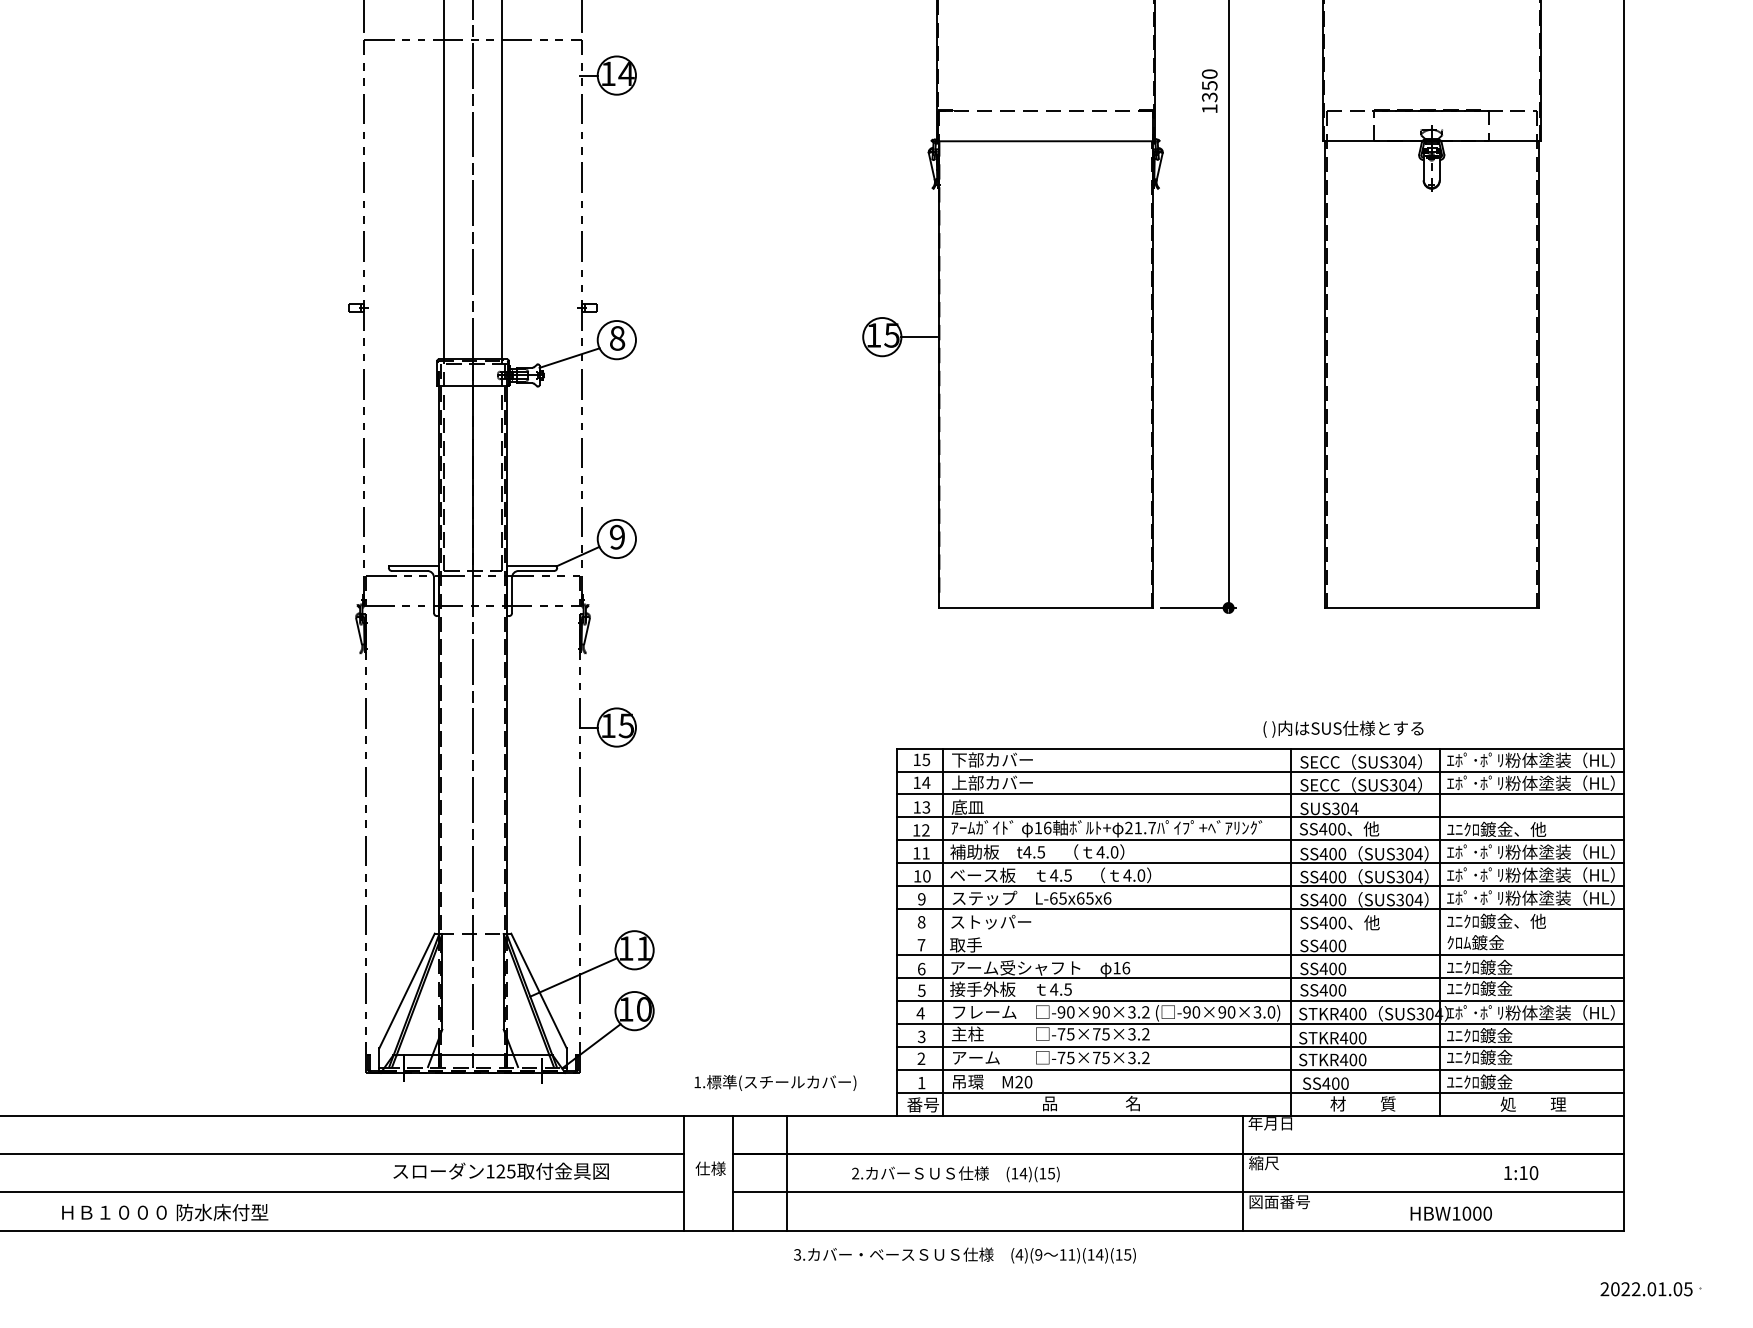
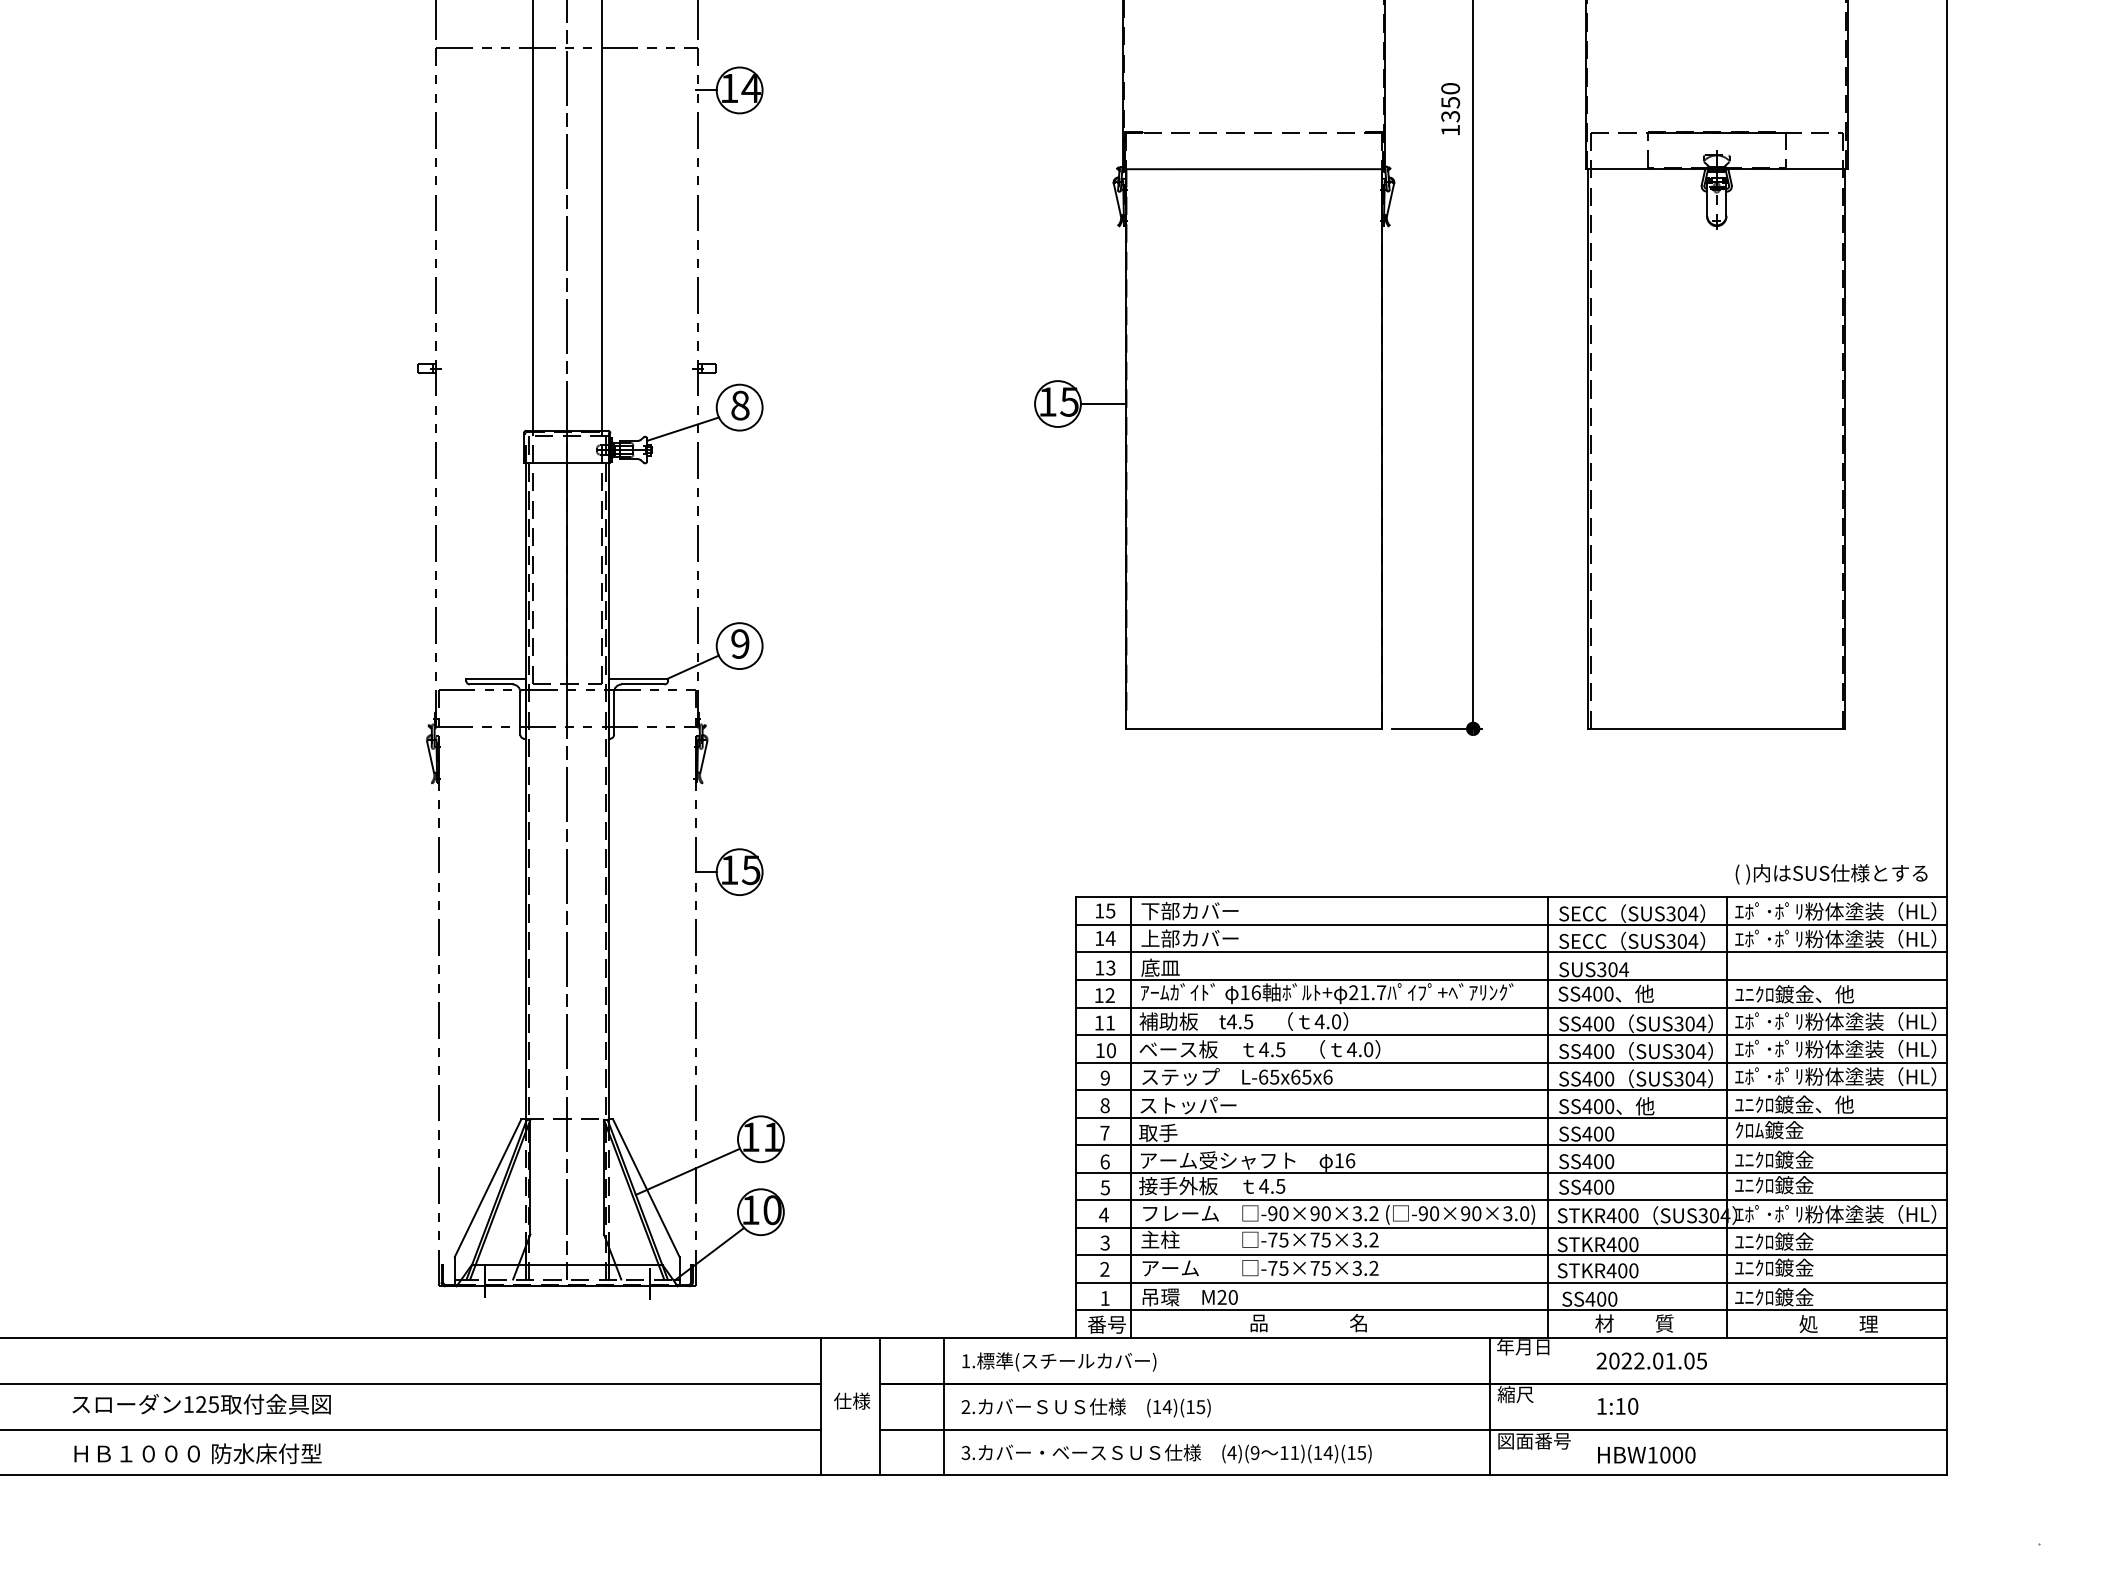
text: (1343, 728) -> (1831, 873), moved
line: (1259, 932) -> (1510, 1117), added
text: (775, 1082) -> (1059, 1361), moved
text: (500, 1170) -> (200, 1403), moved
text: (1521, 1173) -> (1618, 1406), moved
text: (955, 1174) -> (1085, 1408), moved
text: (1450, 1213) -> (1645, 1454), moved
text: (964, 1255) -> (1166, 1453), moved
text: (1646, 1289) -> (1651, 1361), moved

